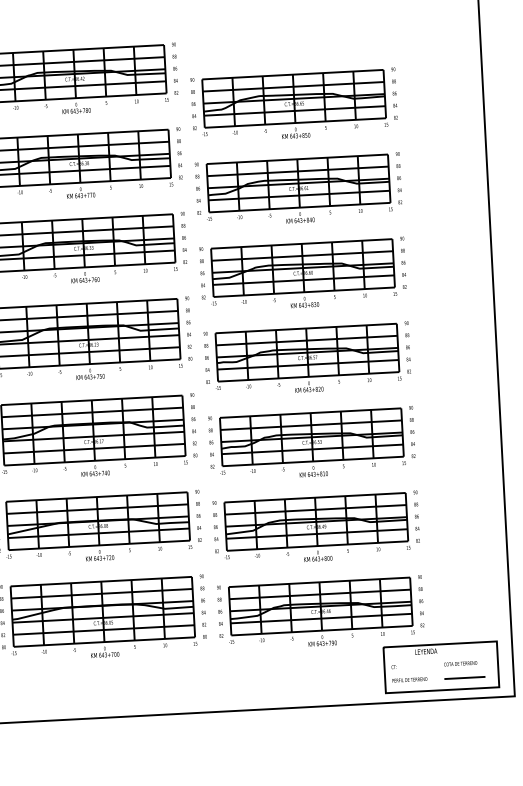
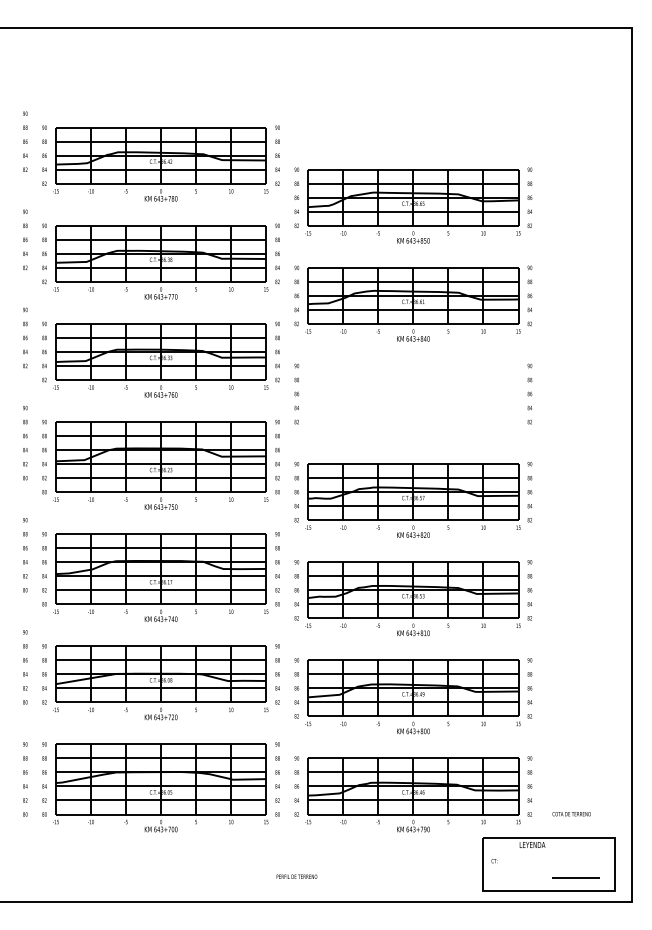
part: (302, 275) -> (412, 402), removed
text: (460, 664) -> (571, 814), moved
text: (409, 679) -> (296, 876), moved

